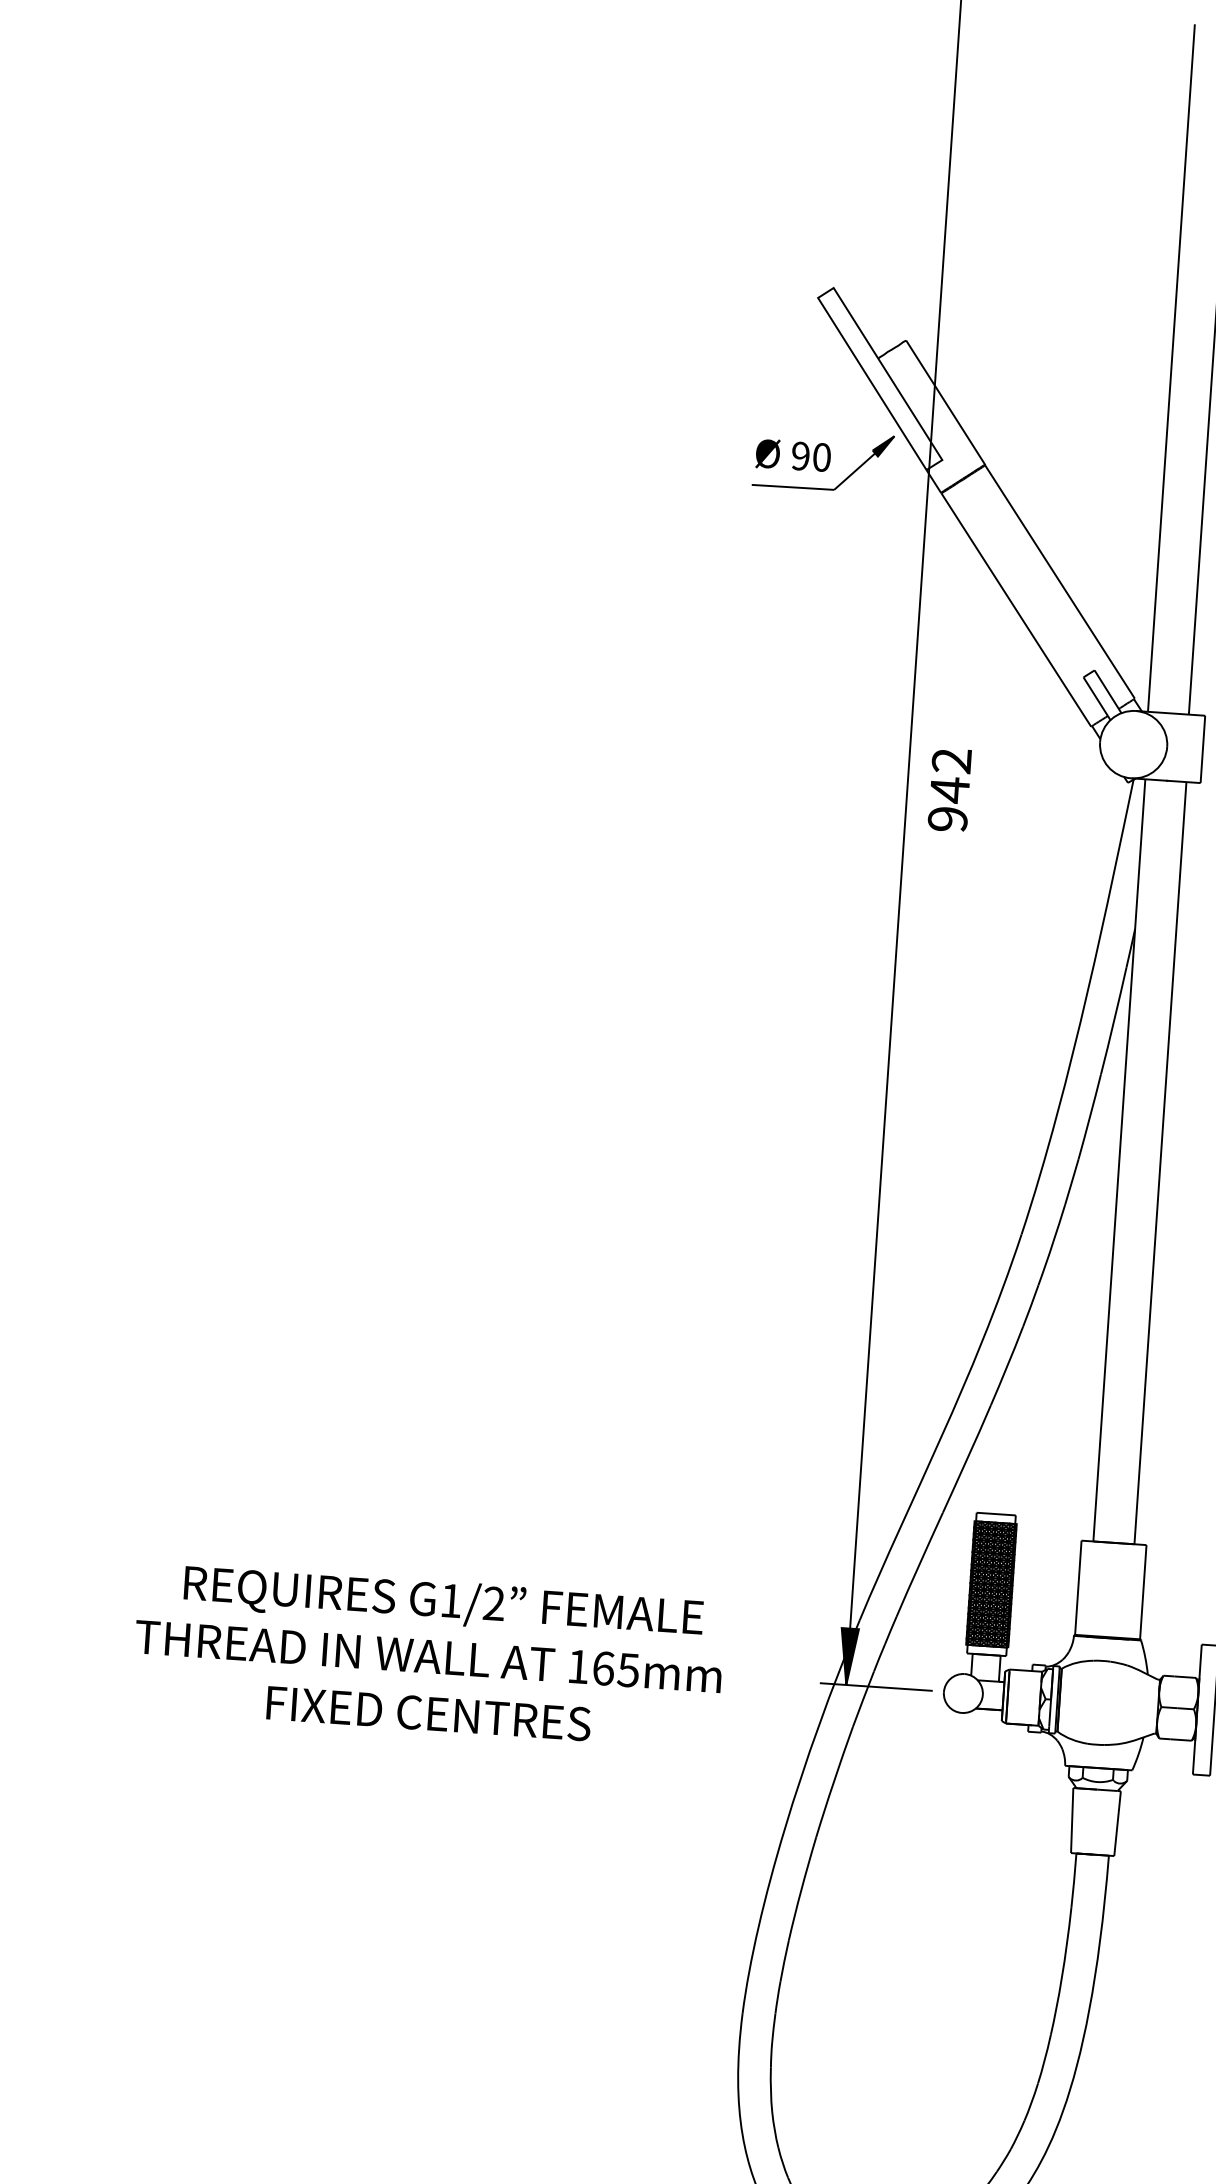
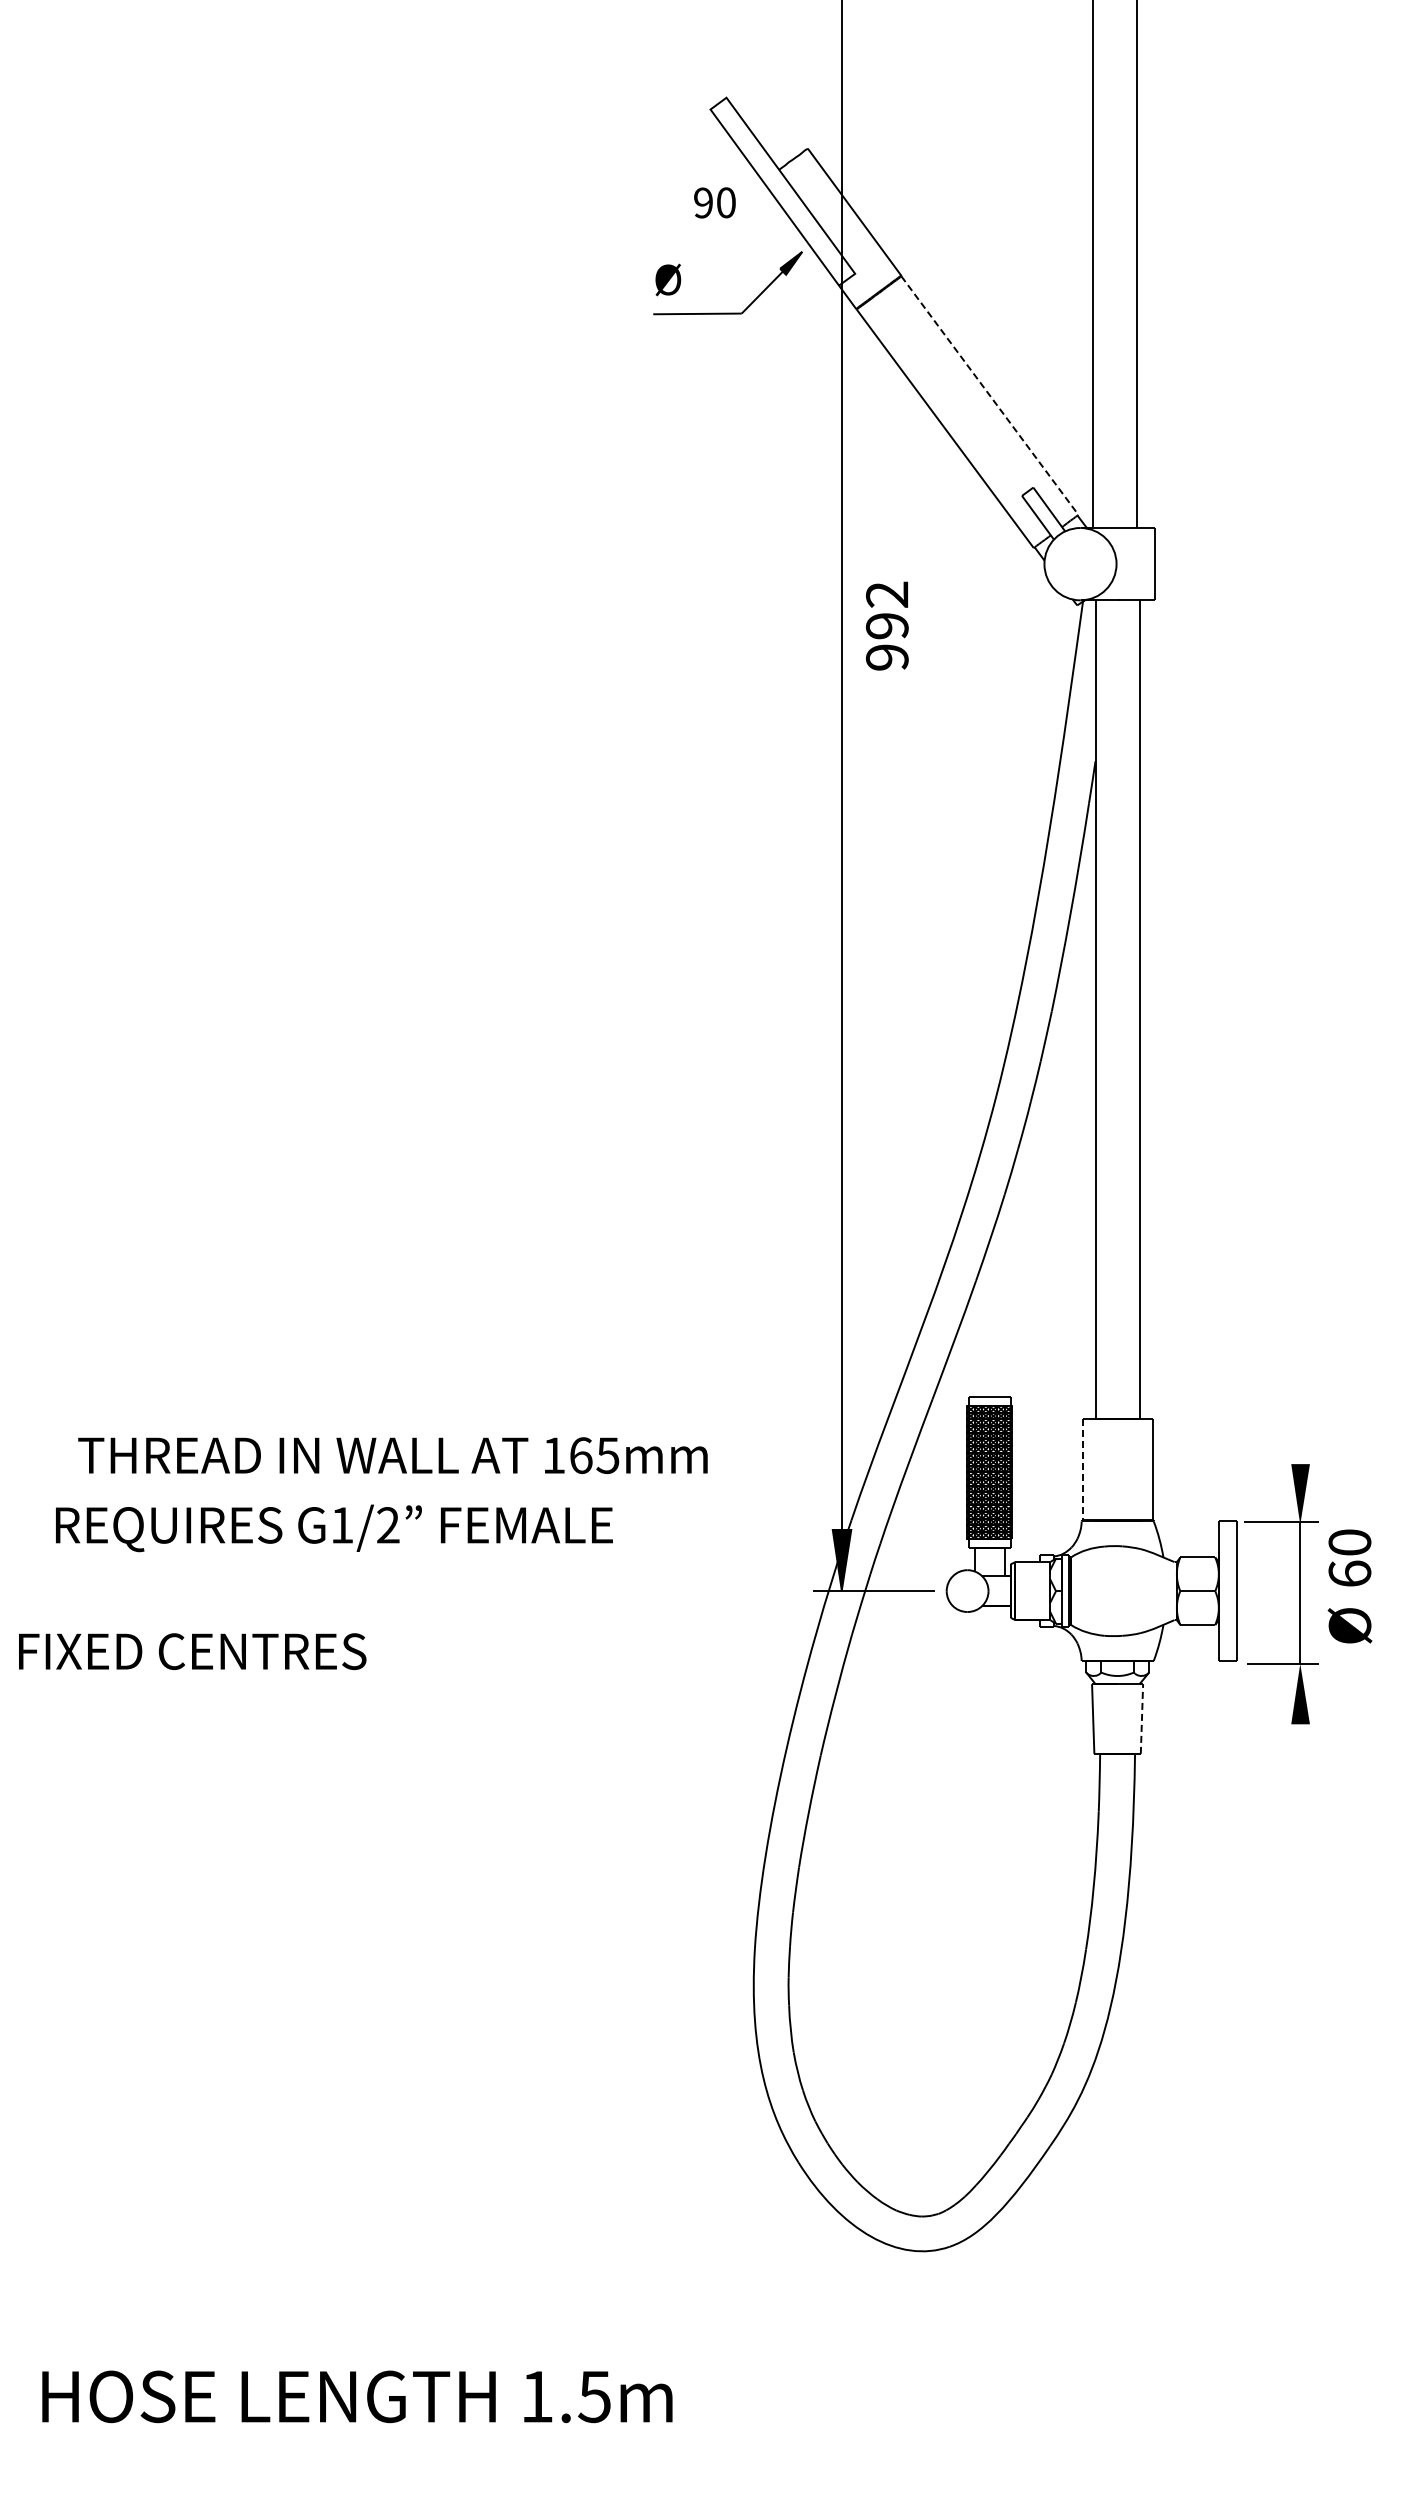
text: (810, 456) -> (714, 202), moved
line: (1060, 582) -> (990, 396), solid -> dashed
text: (950, 790) -> (887, 626), 942 -> 992
line: (1078, 1587) -> (1082, 1469), solid -> dashed
text: (443, 1603) -> (334, 1528), moved
text: (428, 1656) -> (392, 1455), moved
text: (428, 1713) -> (192, 1651), moved
line: (1117, 1824) -> (1141, 1719), solid -> dashed

